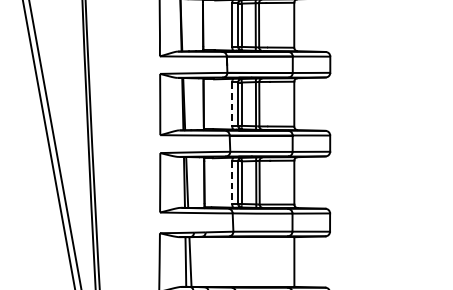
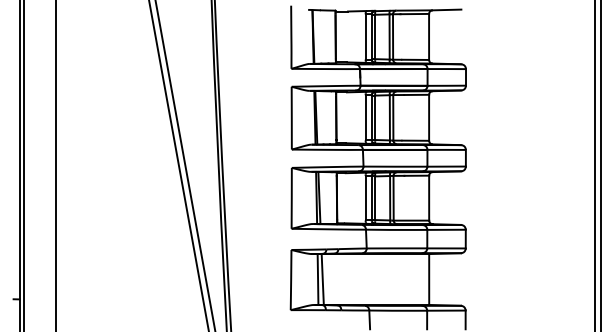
line: (232, 103) -> (365, 117), dashed -> solid
line: (232, 182) -> (365, 198), dashed -> solid

